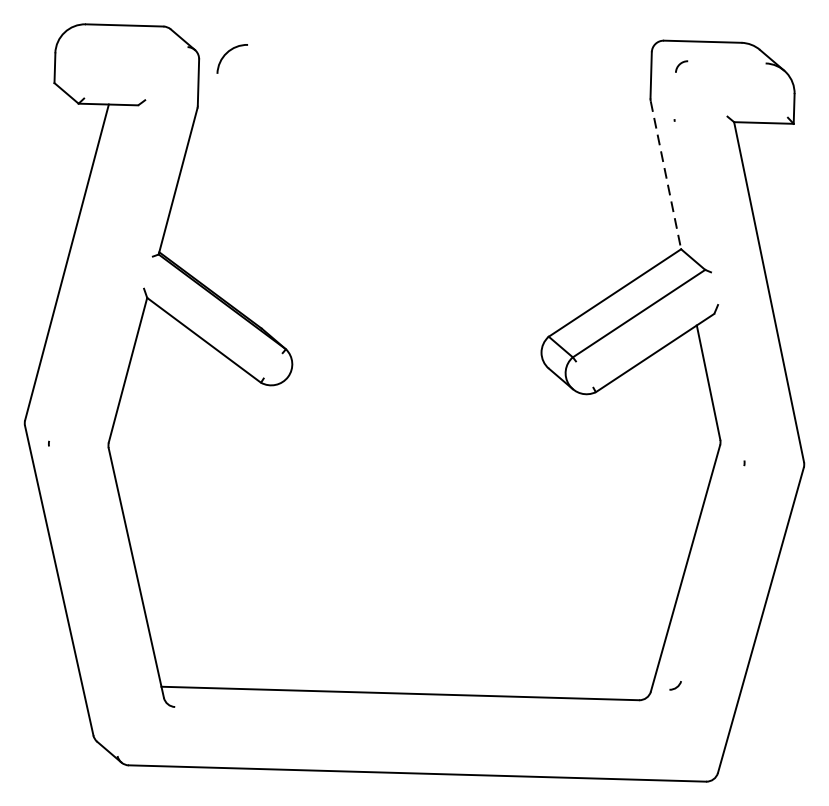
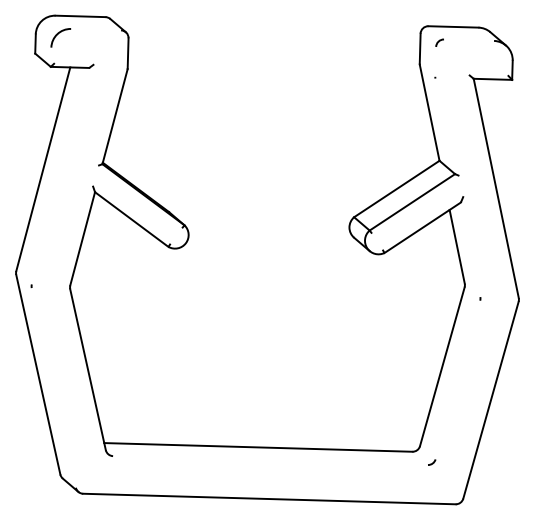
arc: (228, 53) -> (58, 34), moved
line: (665, 175) -> (429, 113), dashed -> solid
arc: (676, 685) -> (432, 462), moved

